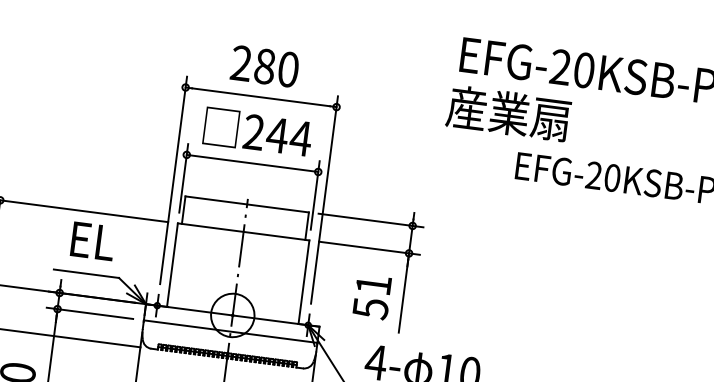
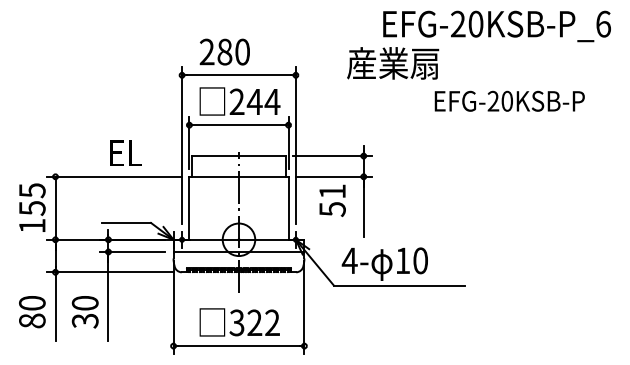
text: (264, 65) -> (224, 51), moved
text: (509, 113) -> (393, 63), moved
text: (92, 240) -> (125, 152), moved
text: (372, 296) -> (332, 200), moved

